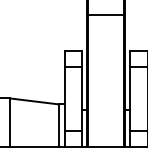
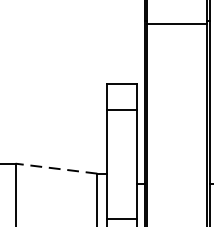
line: (34, 101) -> (56, 168), solid -> dashed

